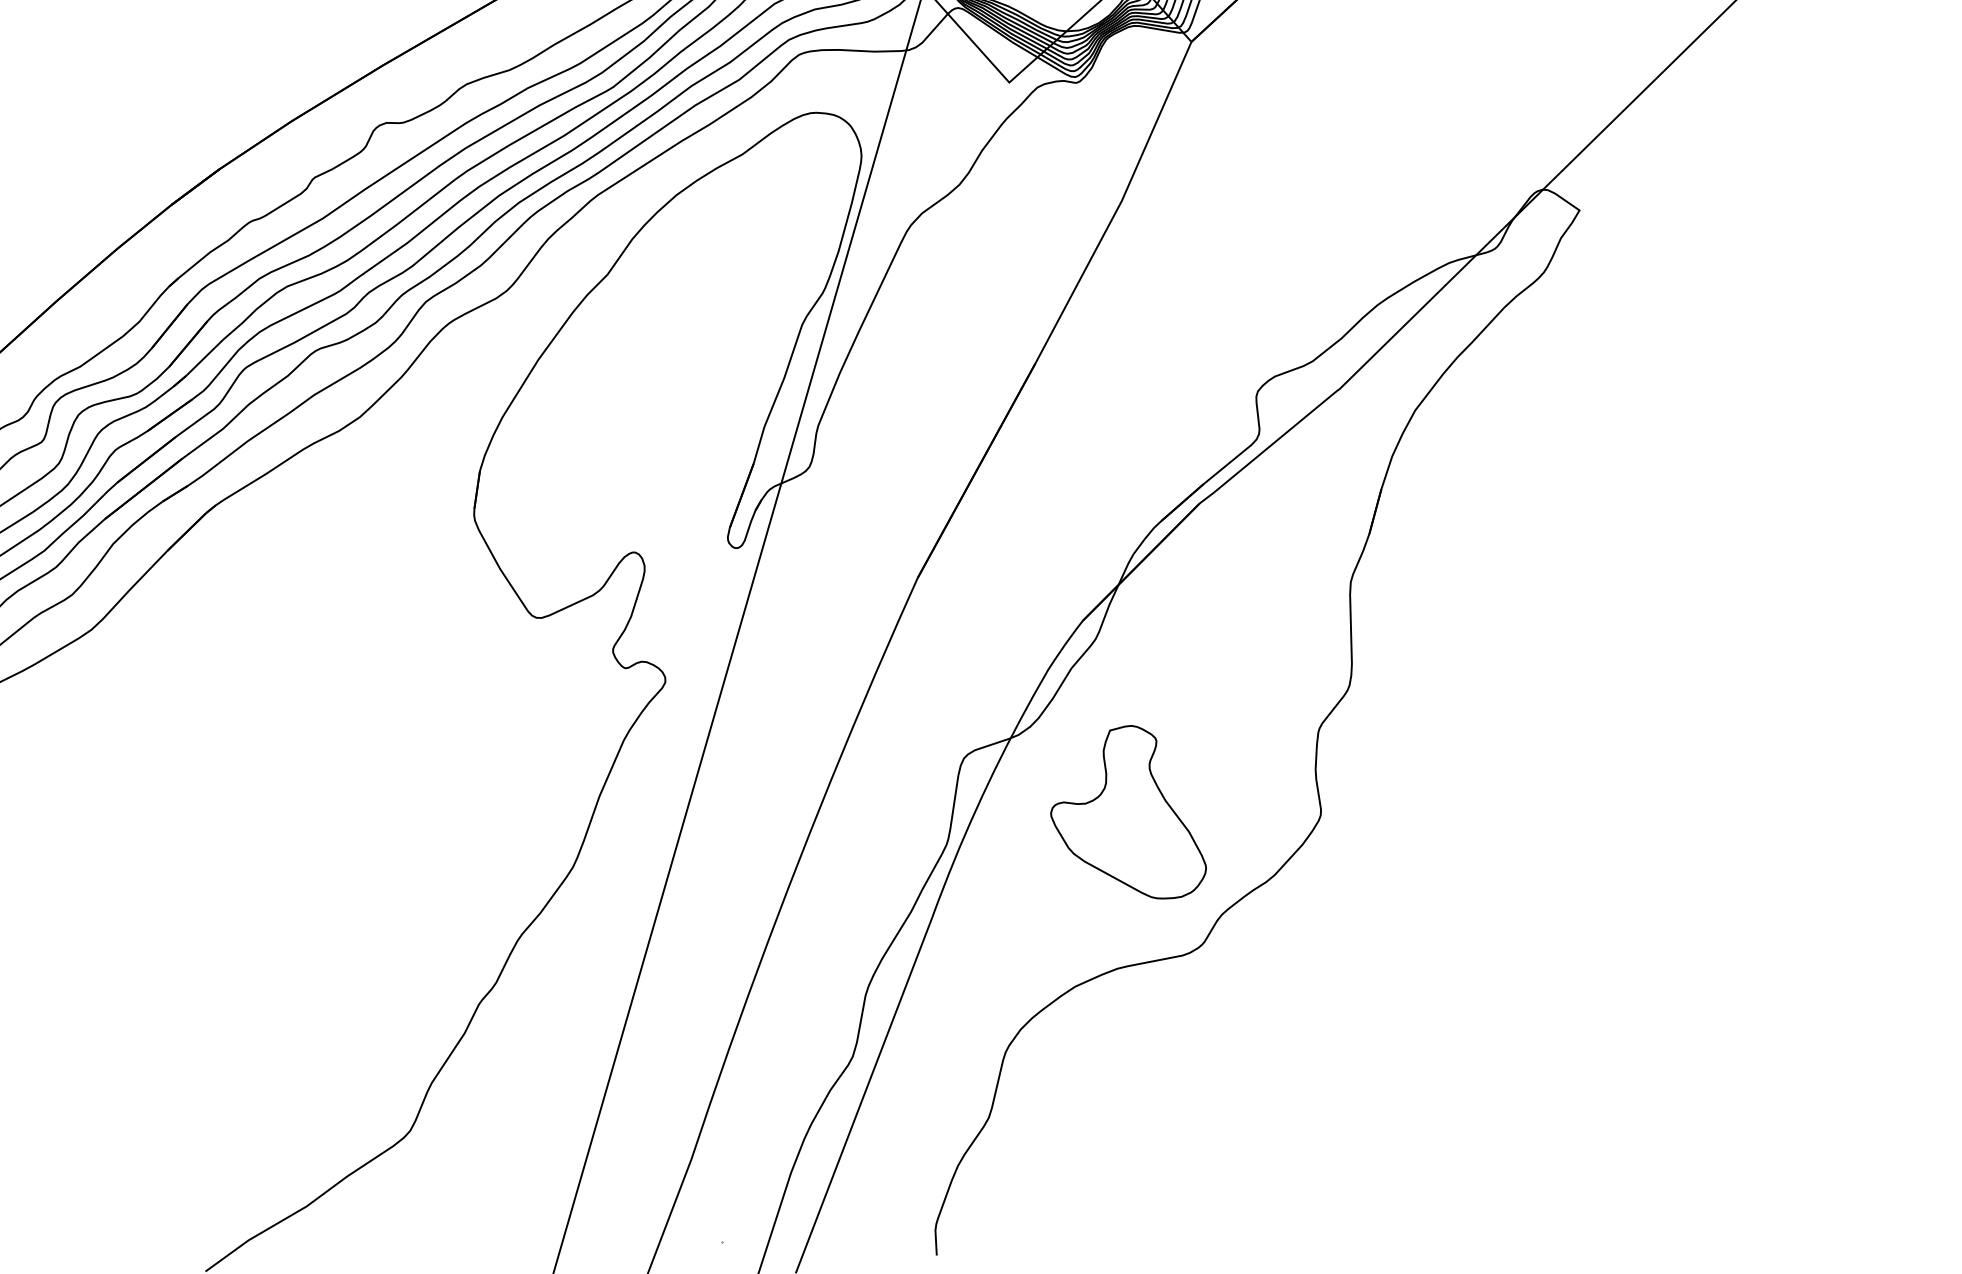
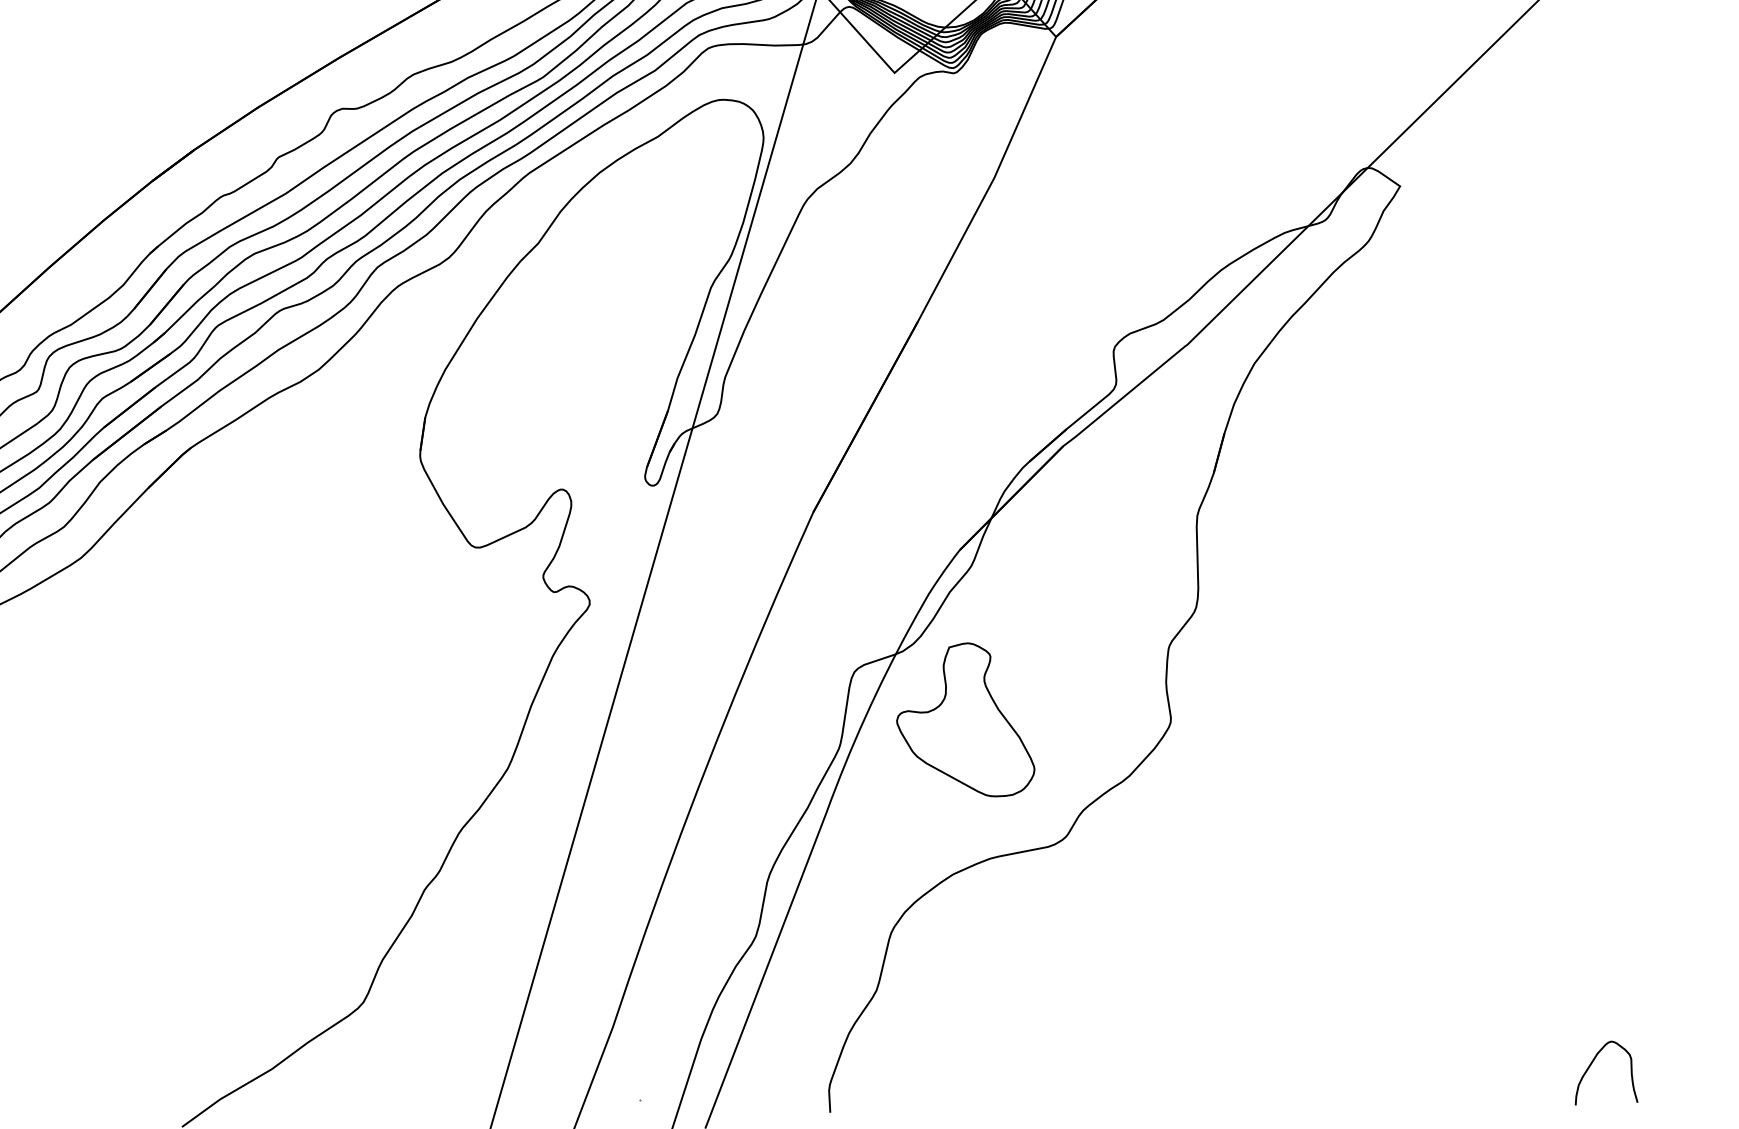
part: (1128, 812) -> (965, 720), moved
curve: (1797, 1198) -> (1593, 1062), added

